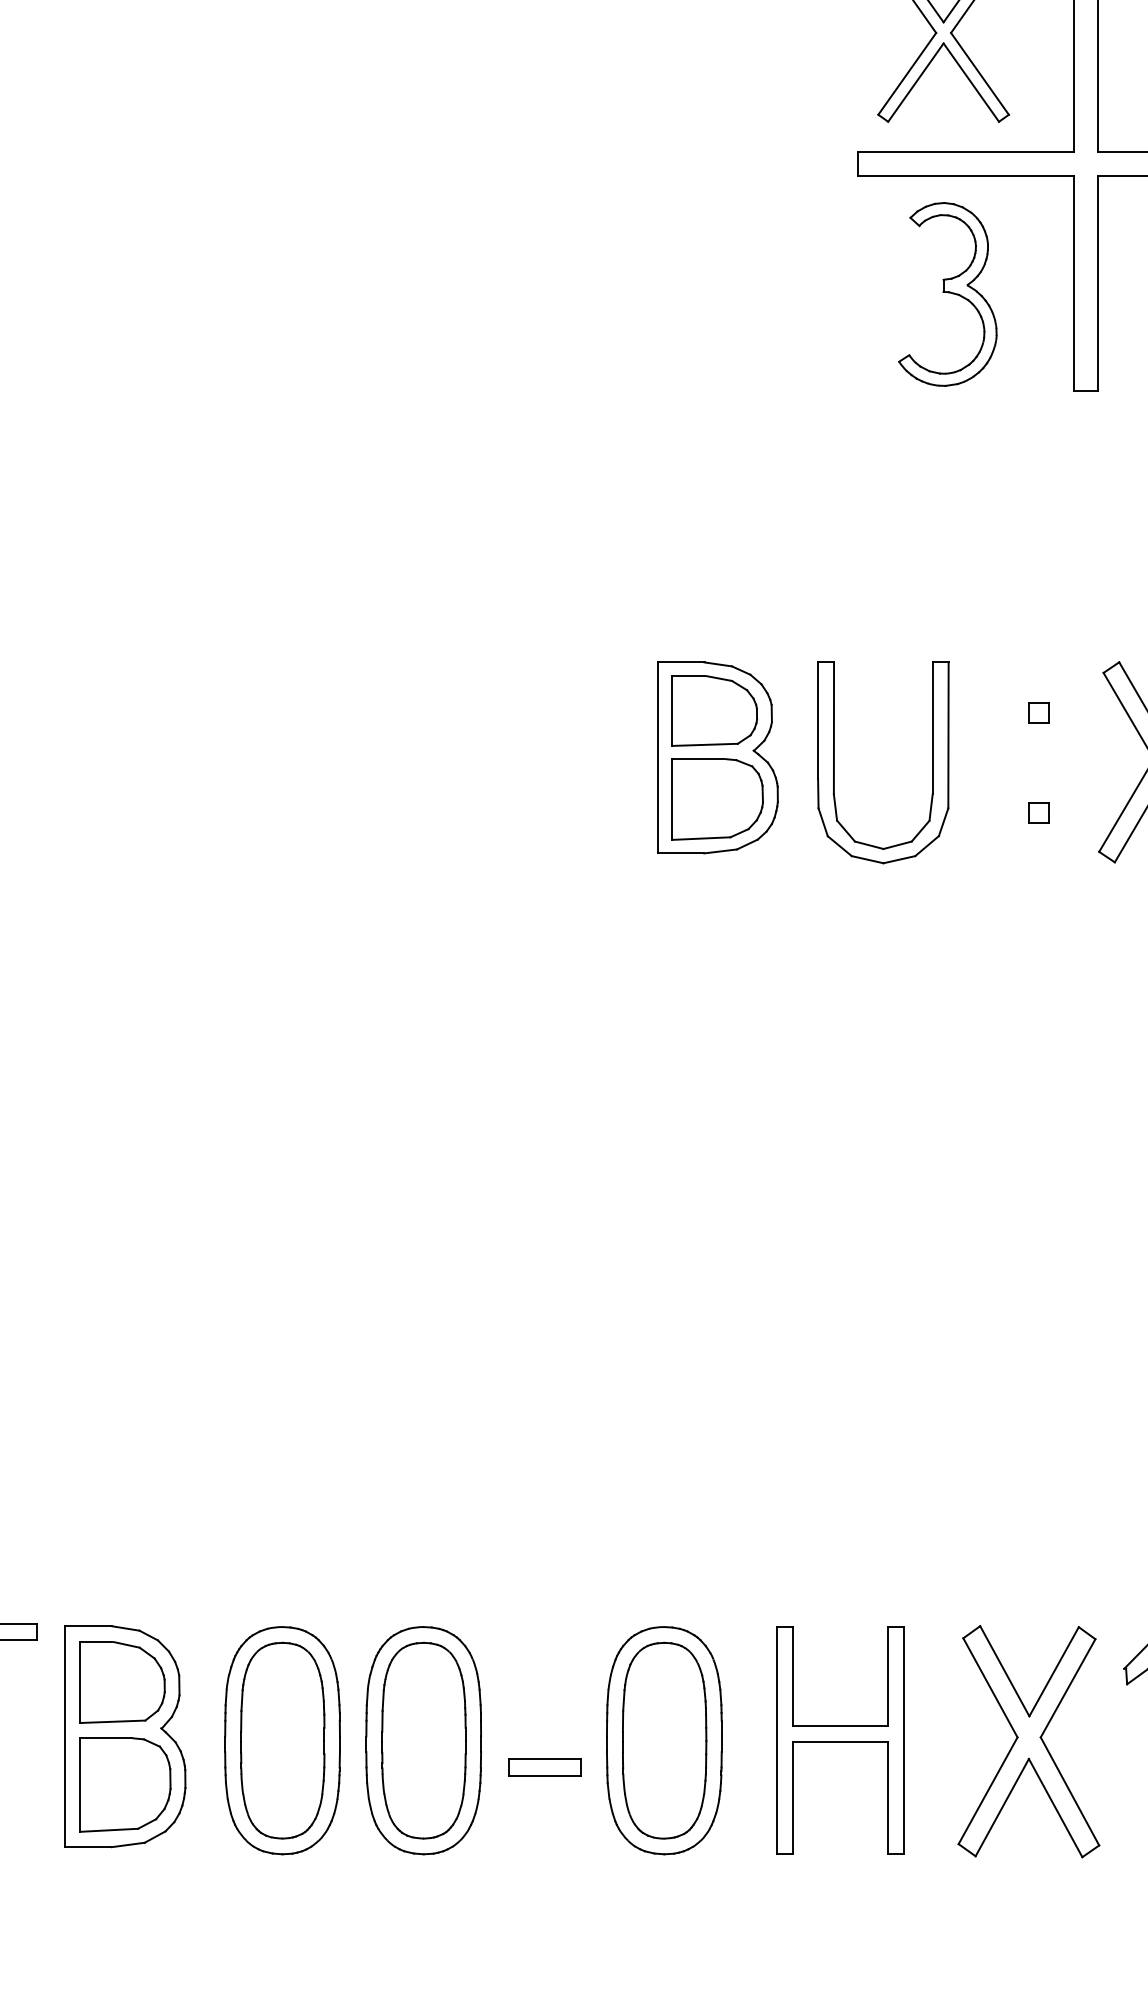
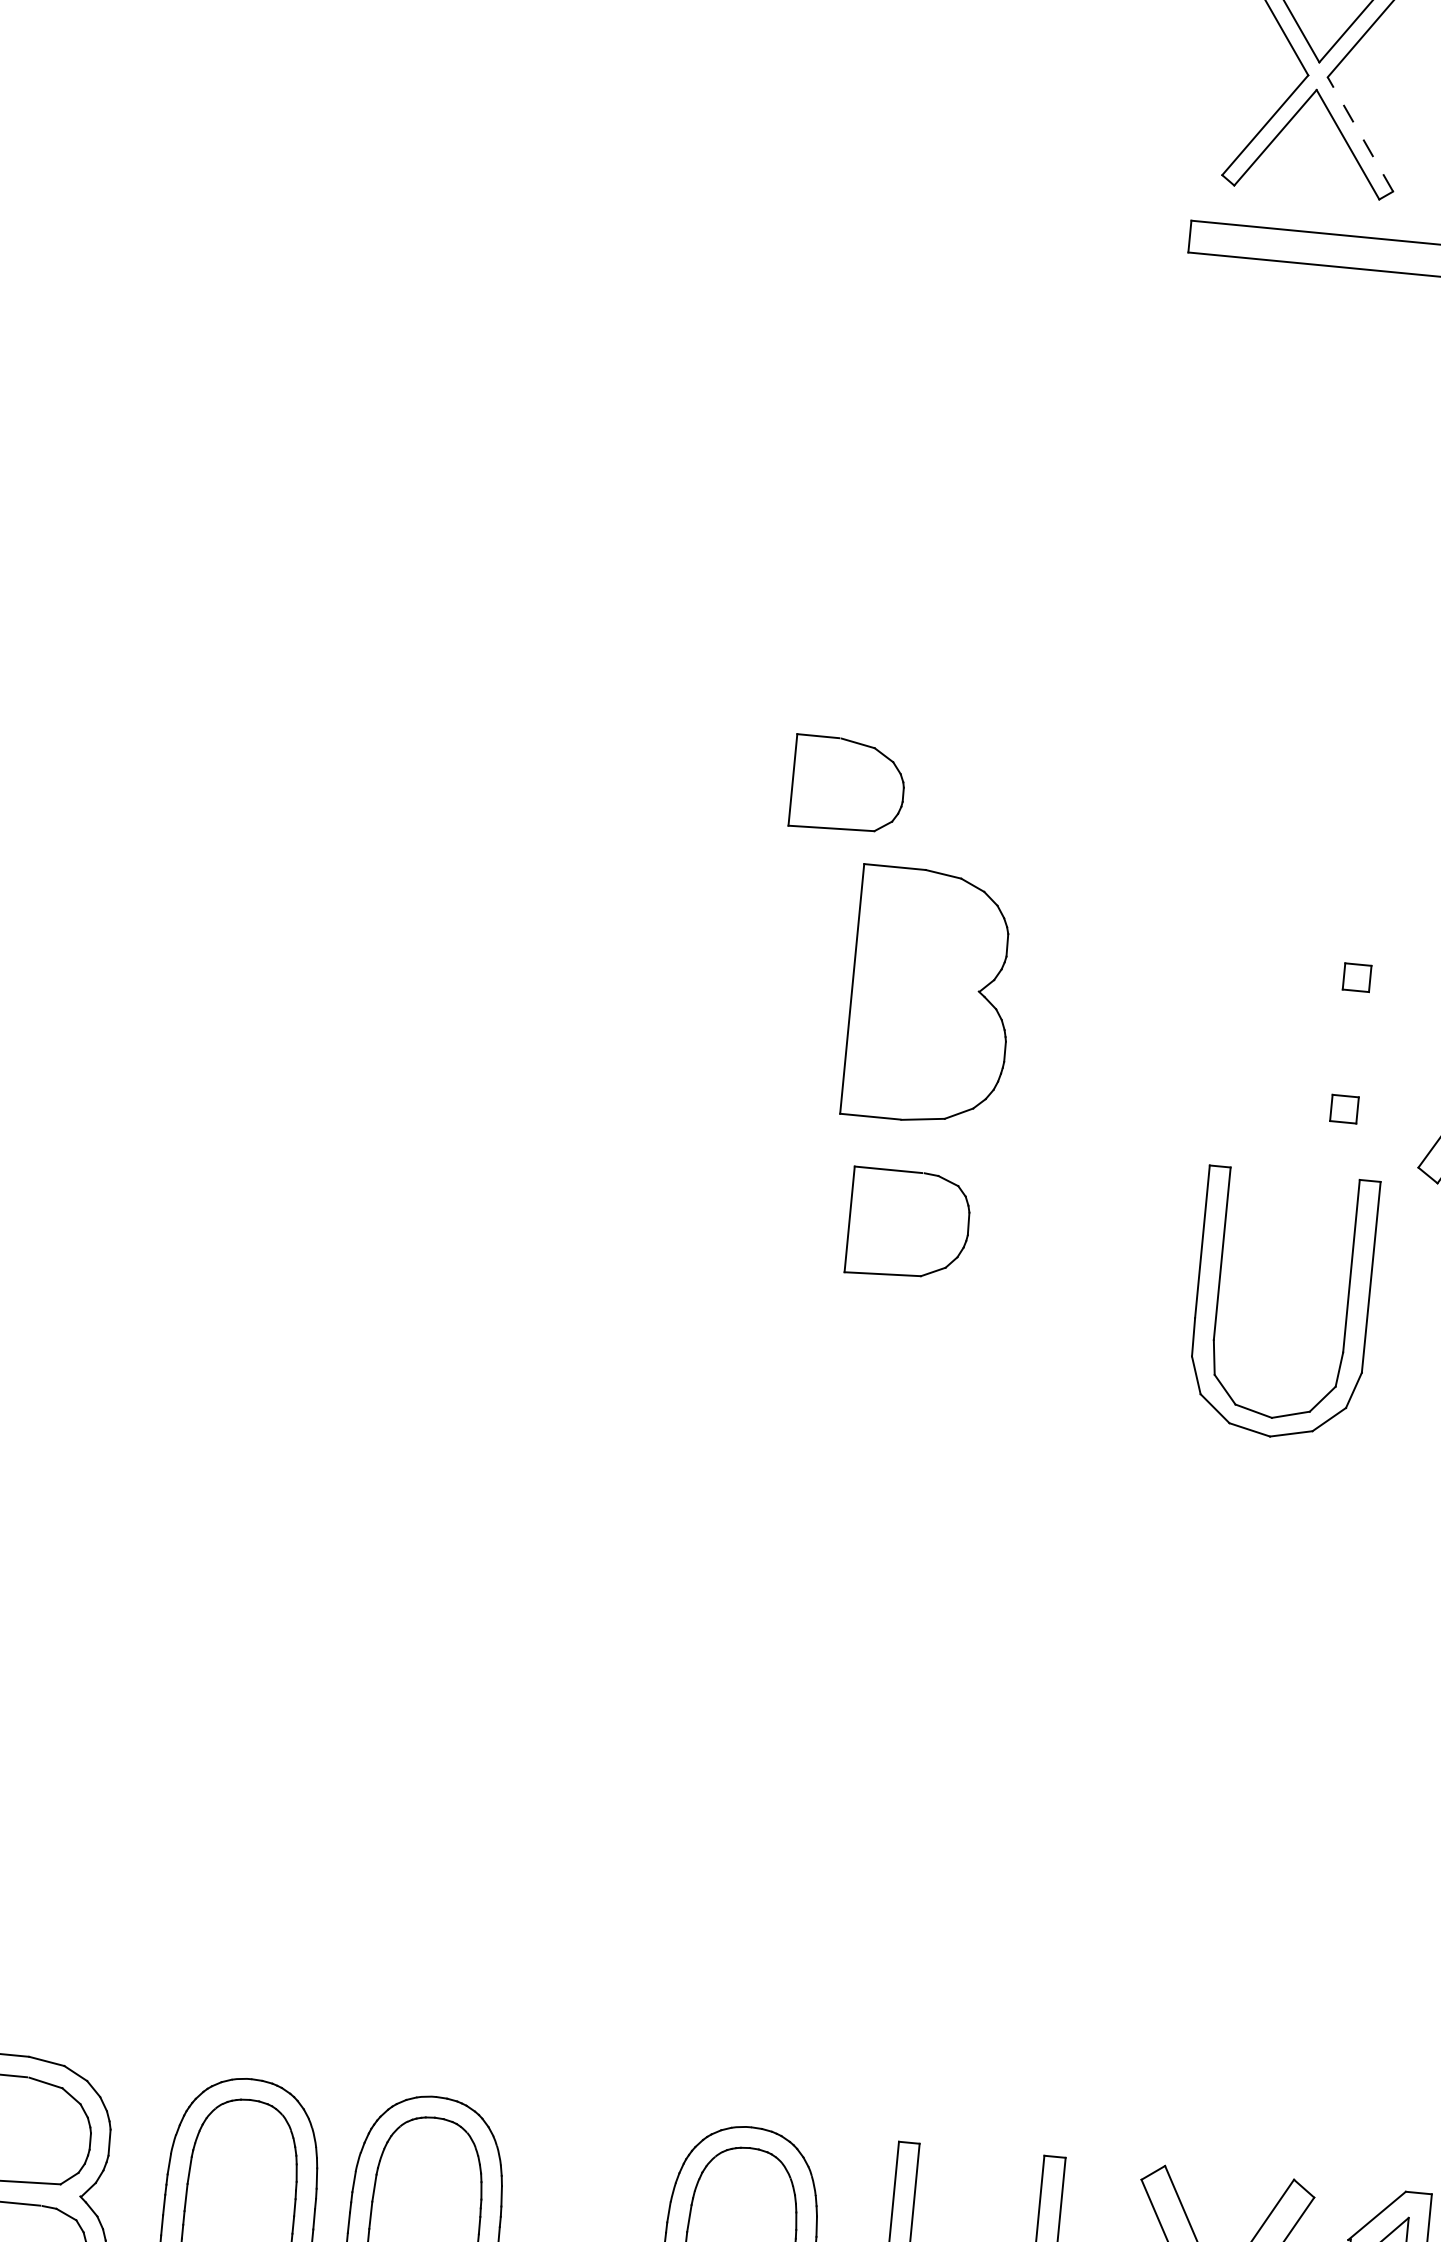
line: (979, 73) -> (1359, 133), solid -> dashed
part: (947, 294) -> (1290, 419), removed
part: (714, 710) -> (848, 784), moved
part: (834, 762) -> (1218, 1298), moved
part: (717, 799) -> (908, 1225), moved

